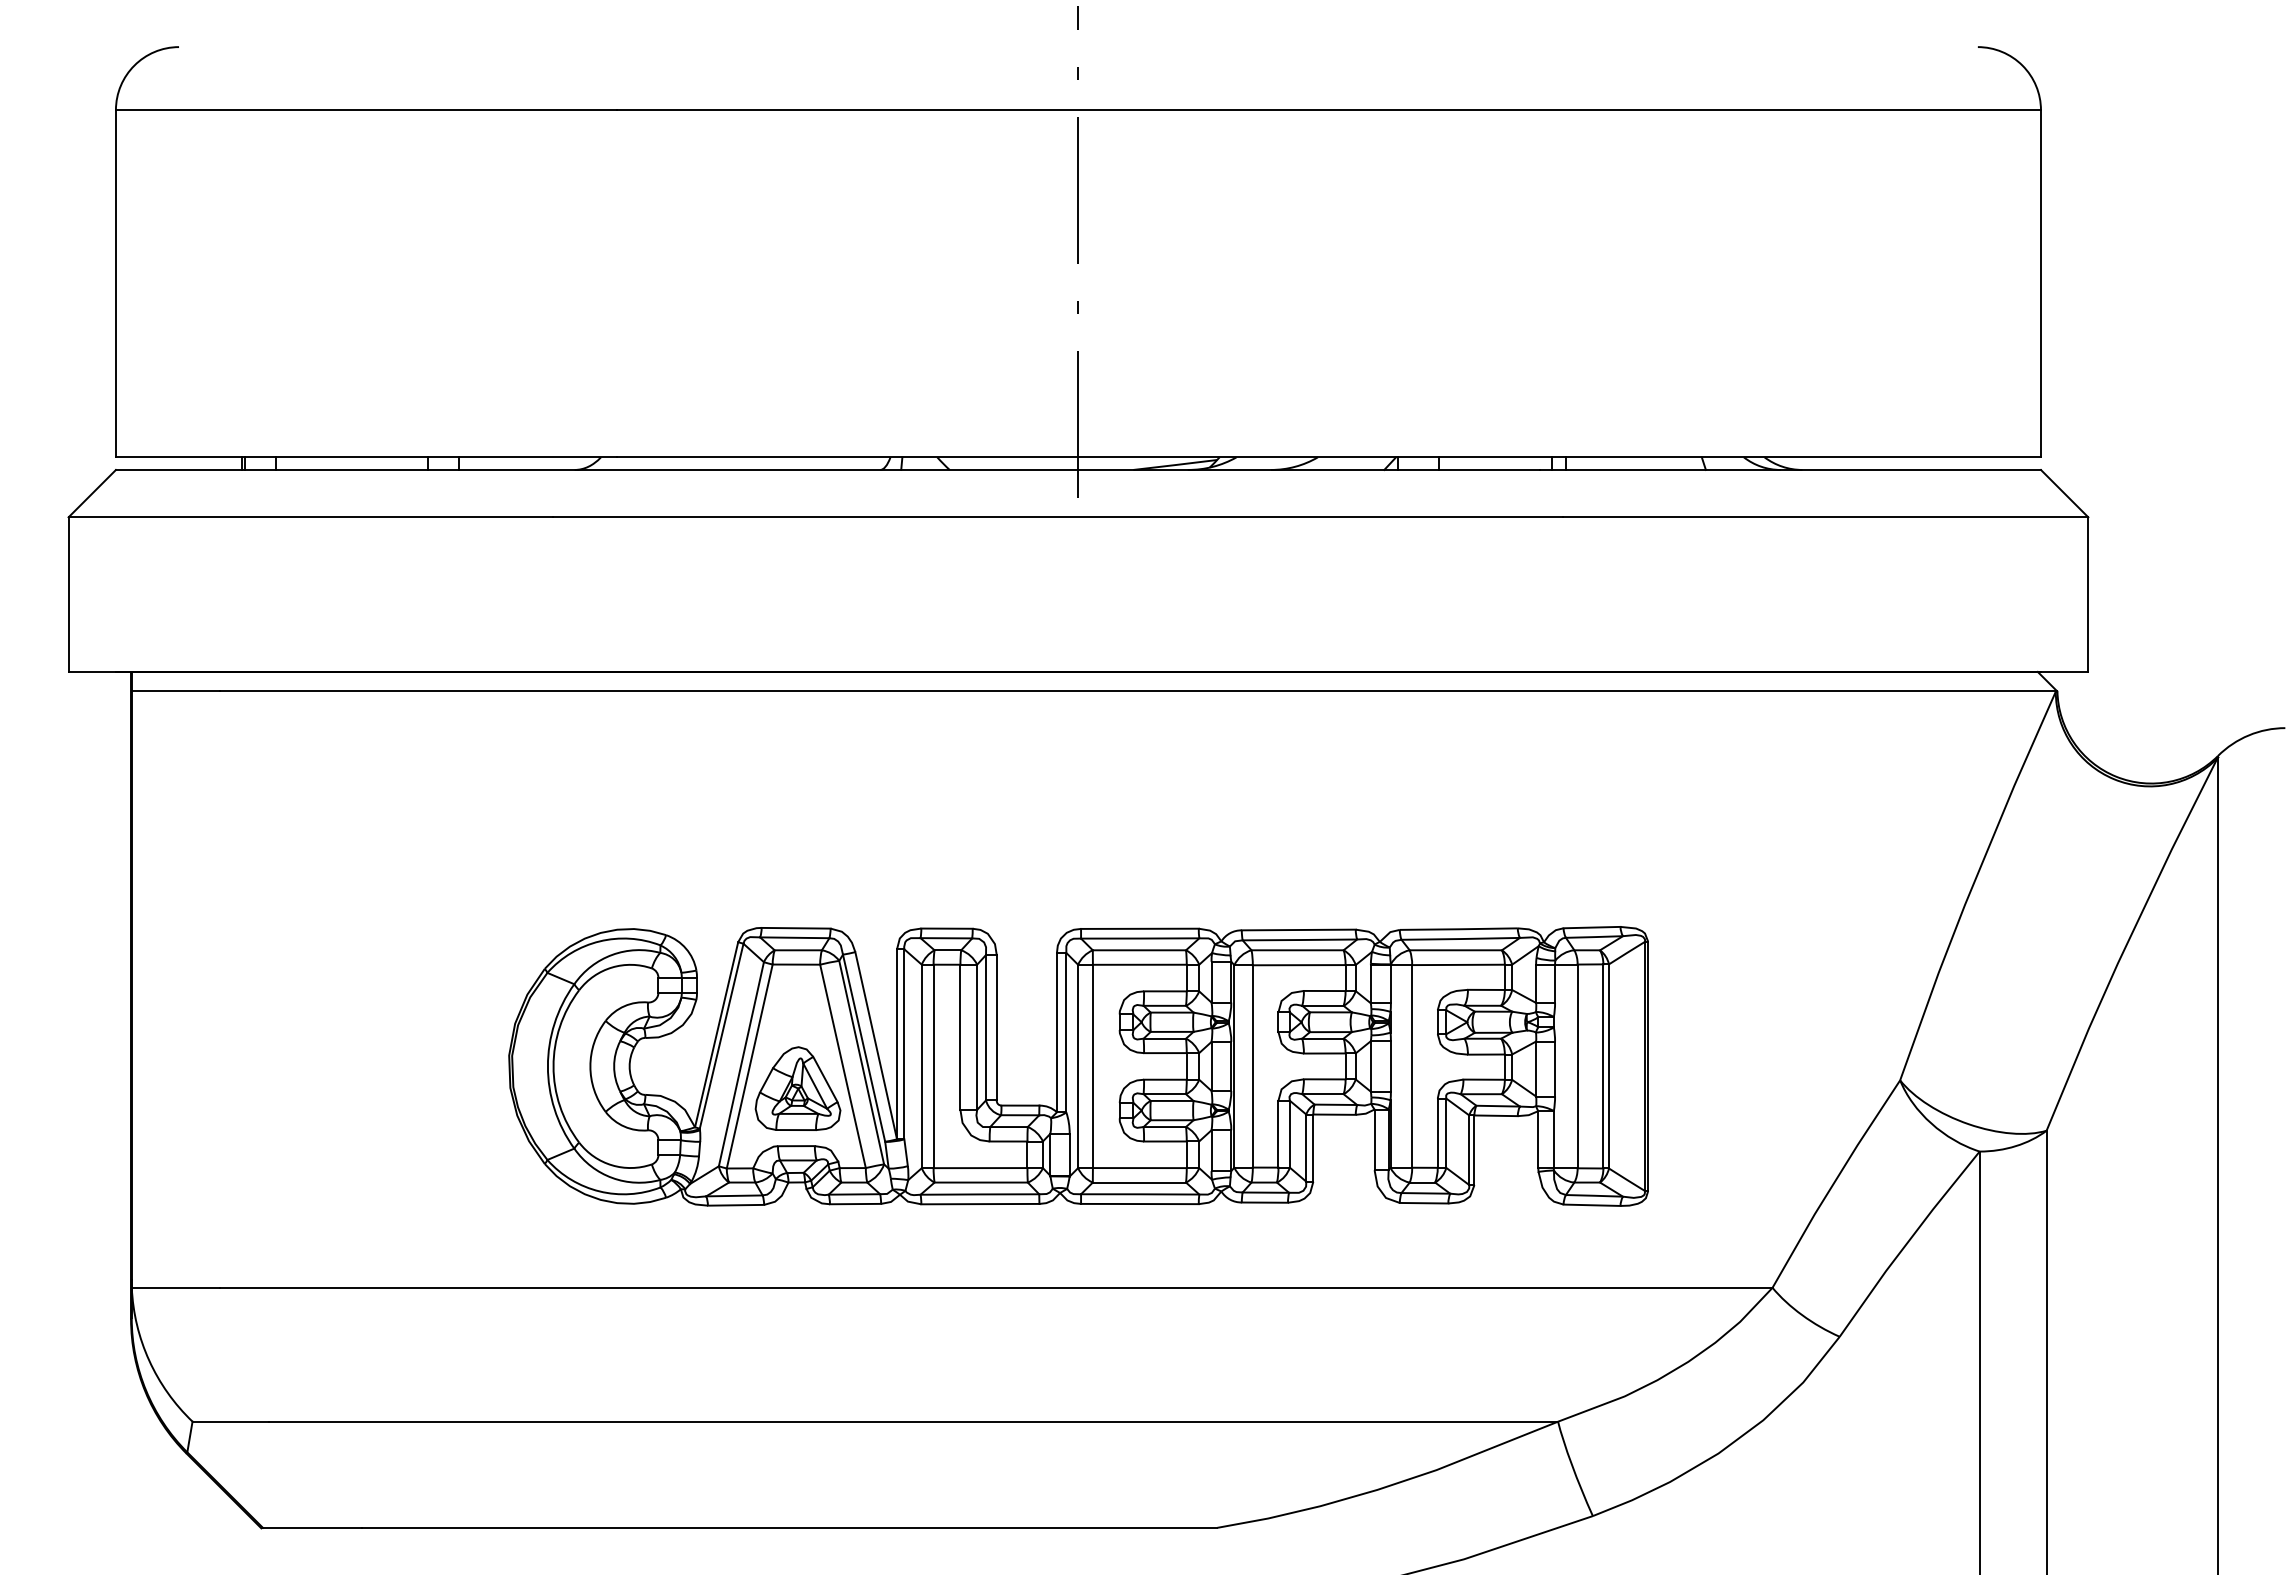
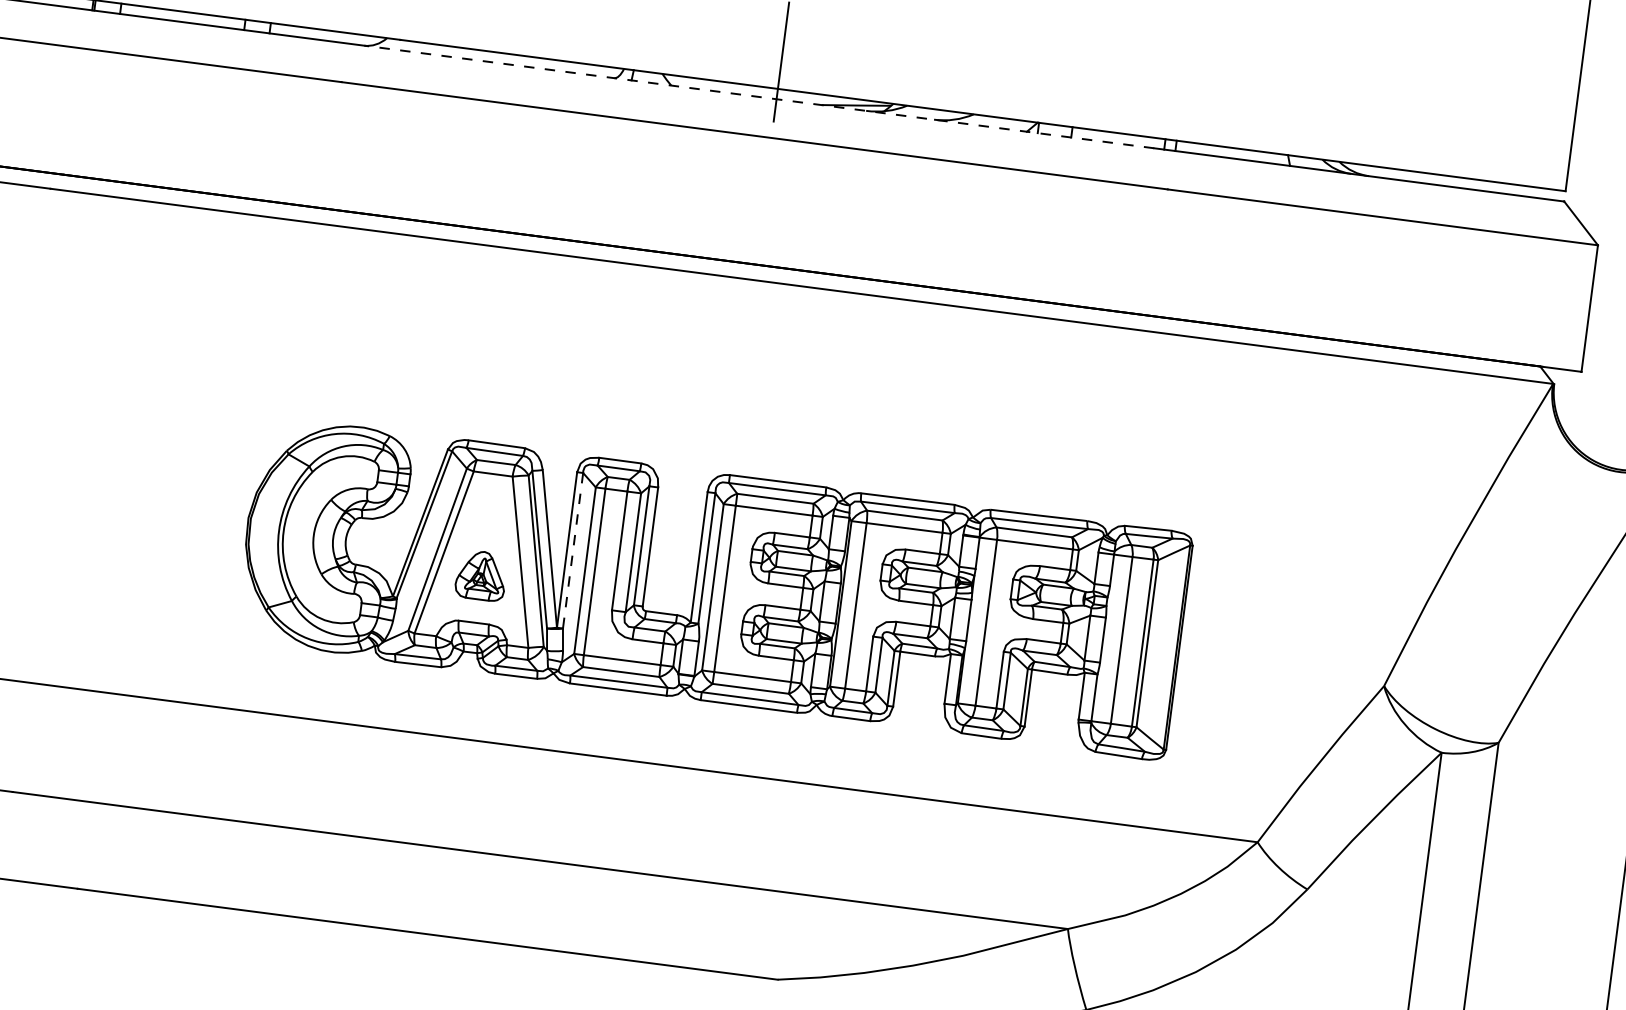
line: (1058, 469) -> (760, 96), solid -> dashed
line: (904, 1044) -> (573, 550), solid -> dashed
part: (797, 1088) -> (480, 575), size x0.7

